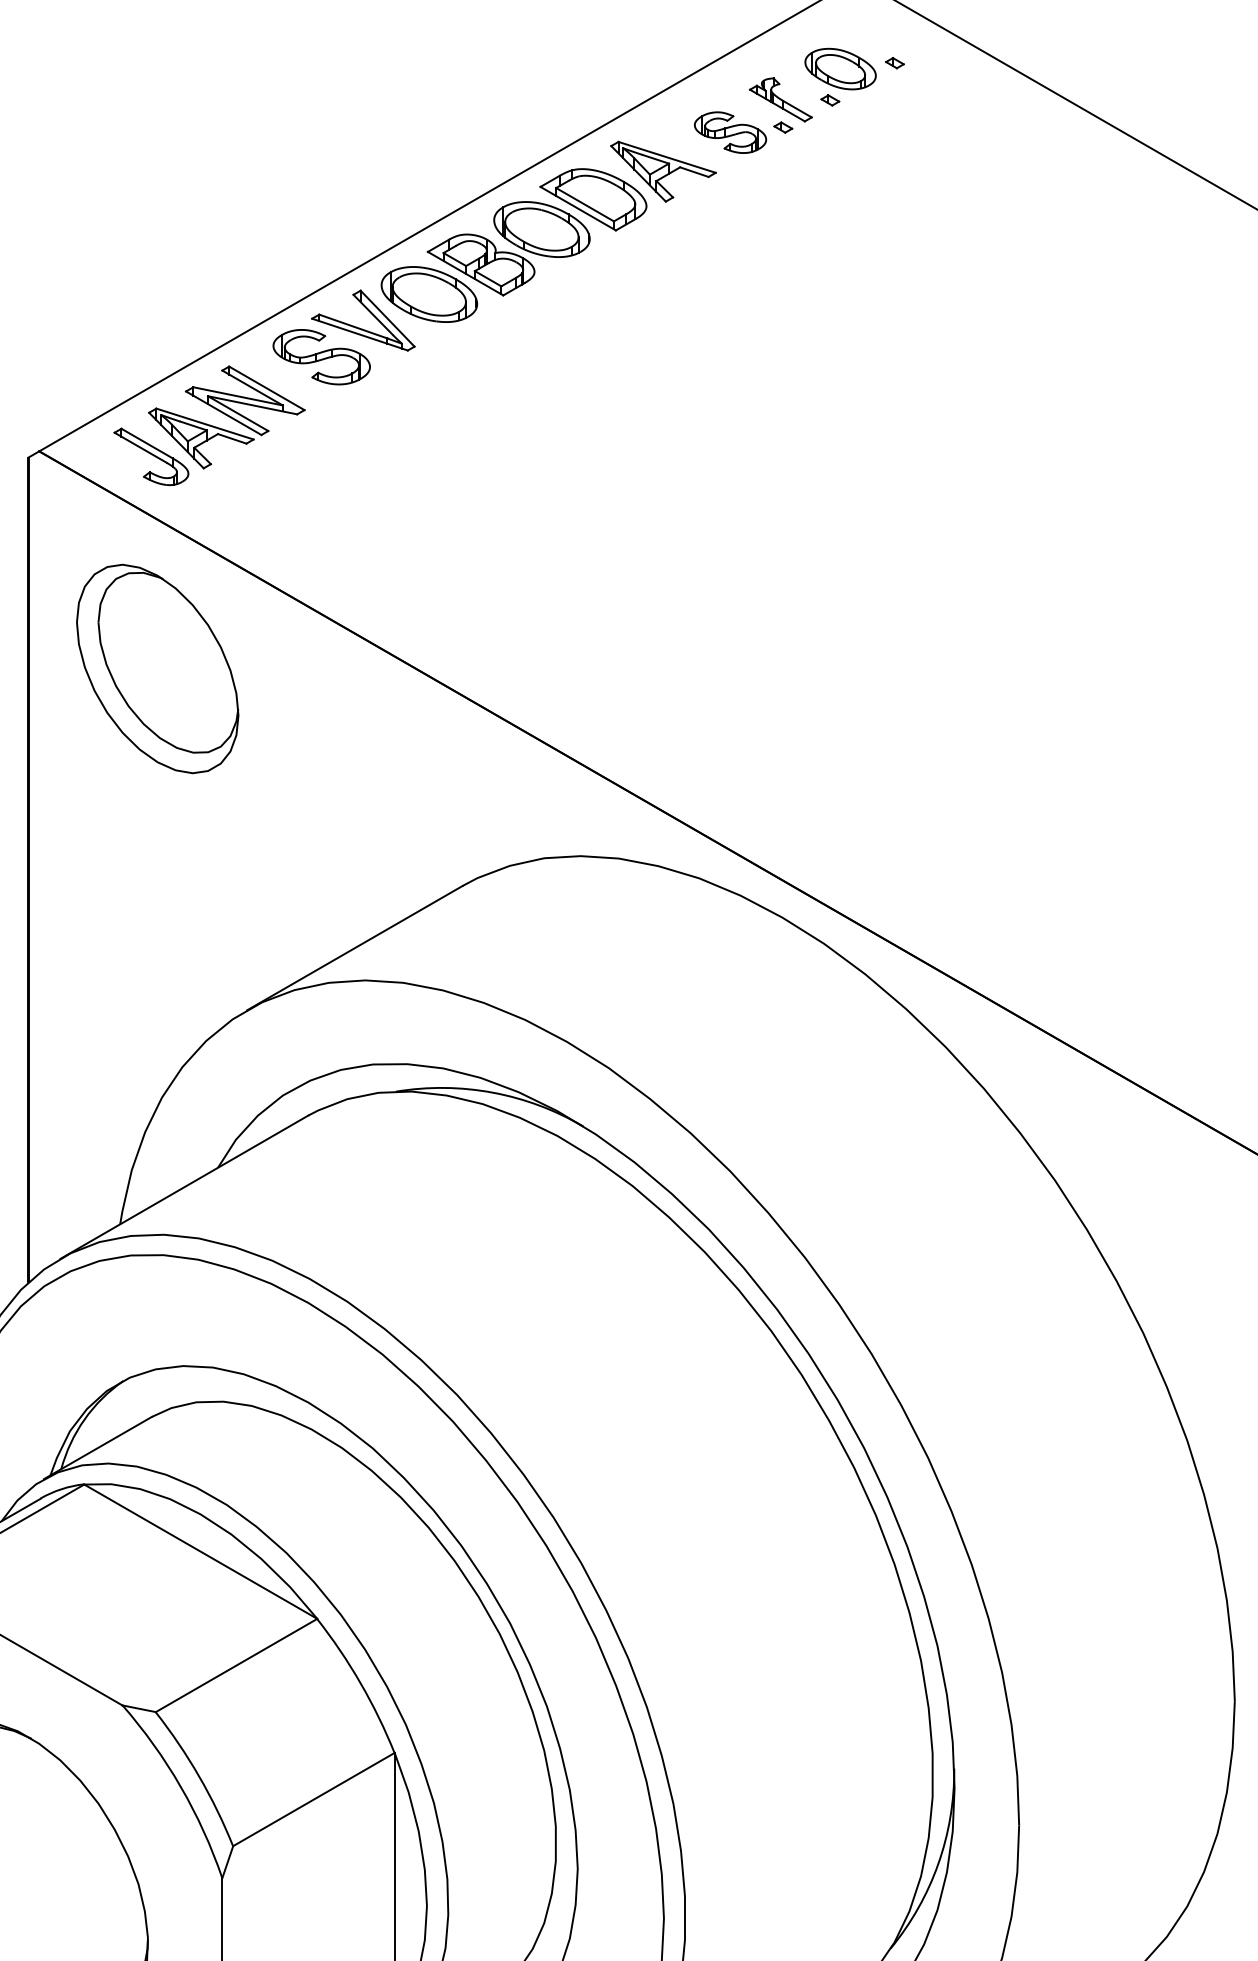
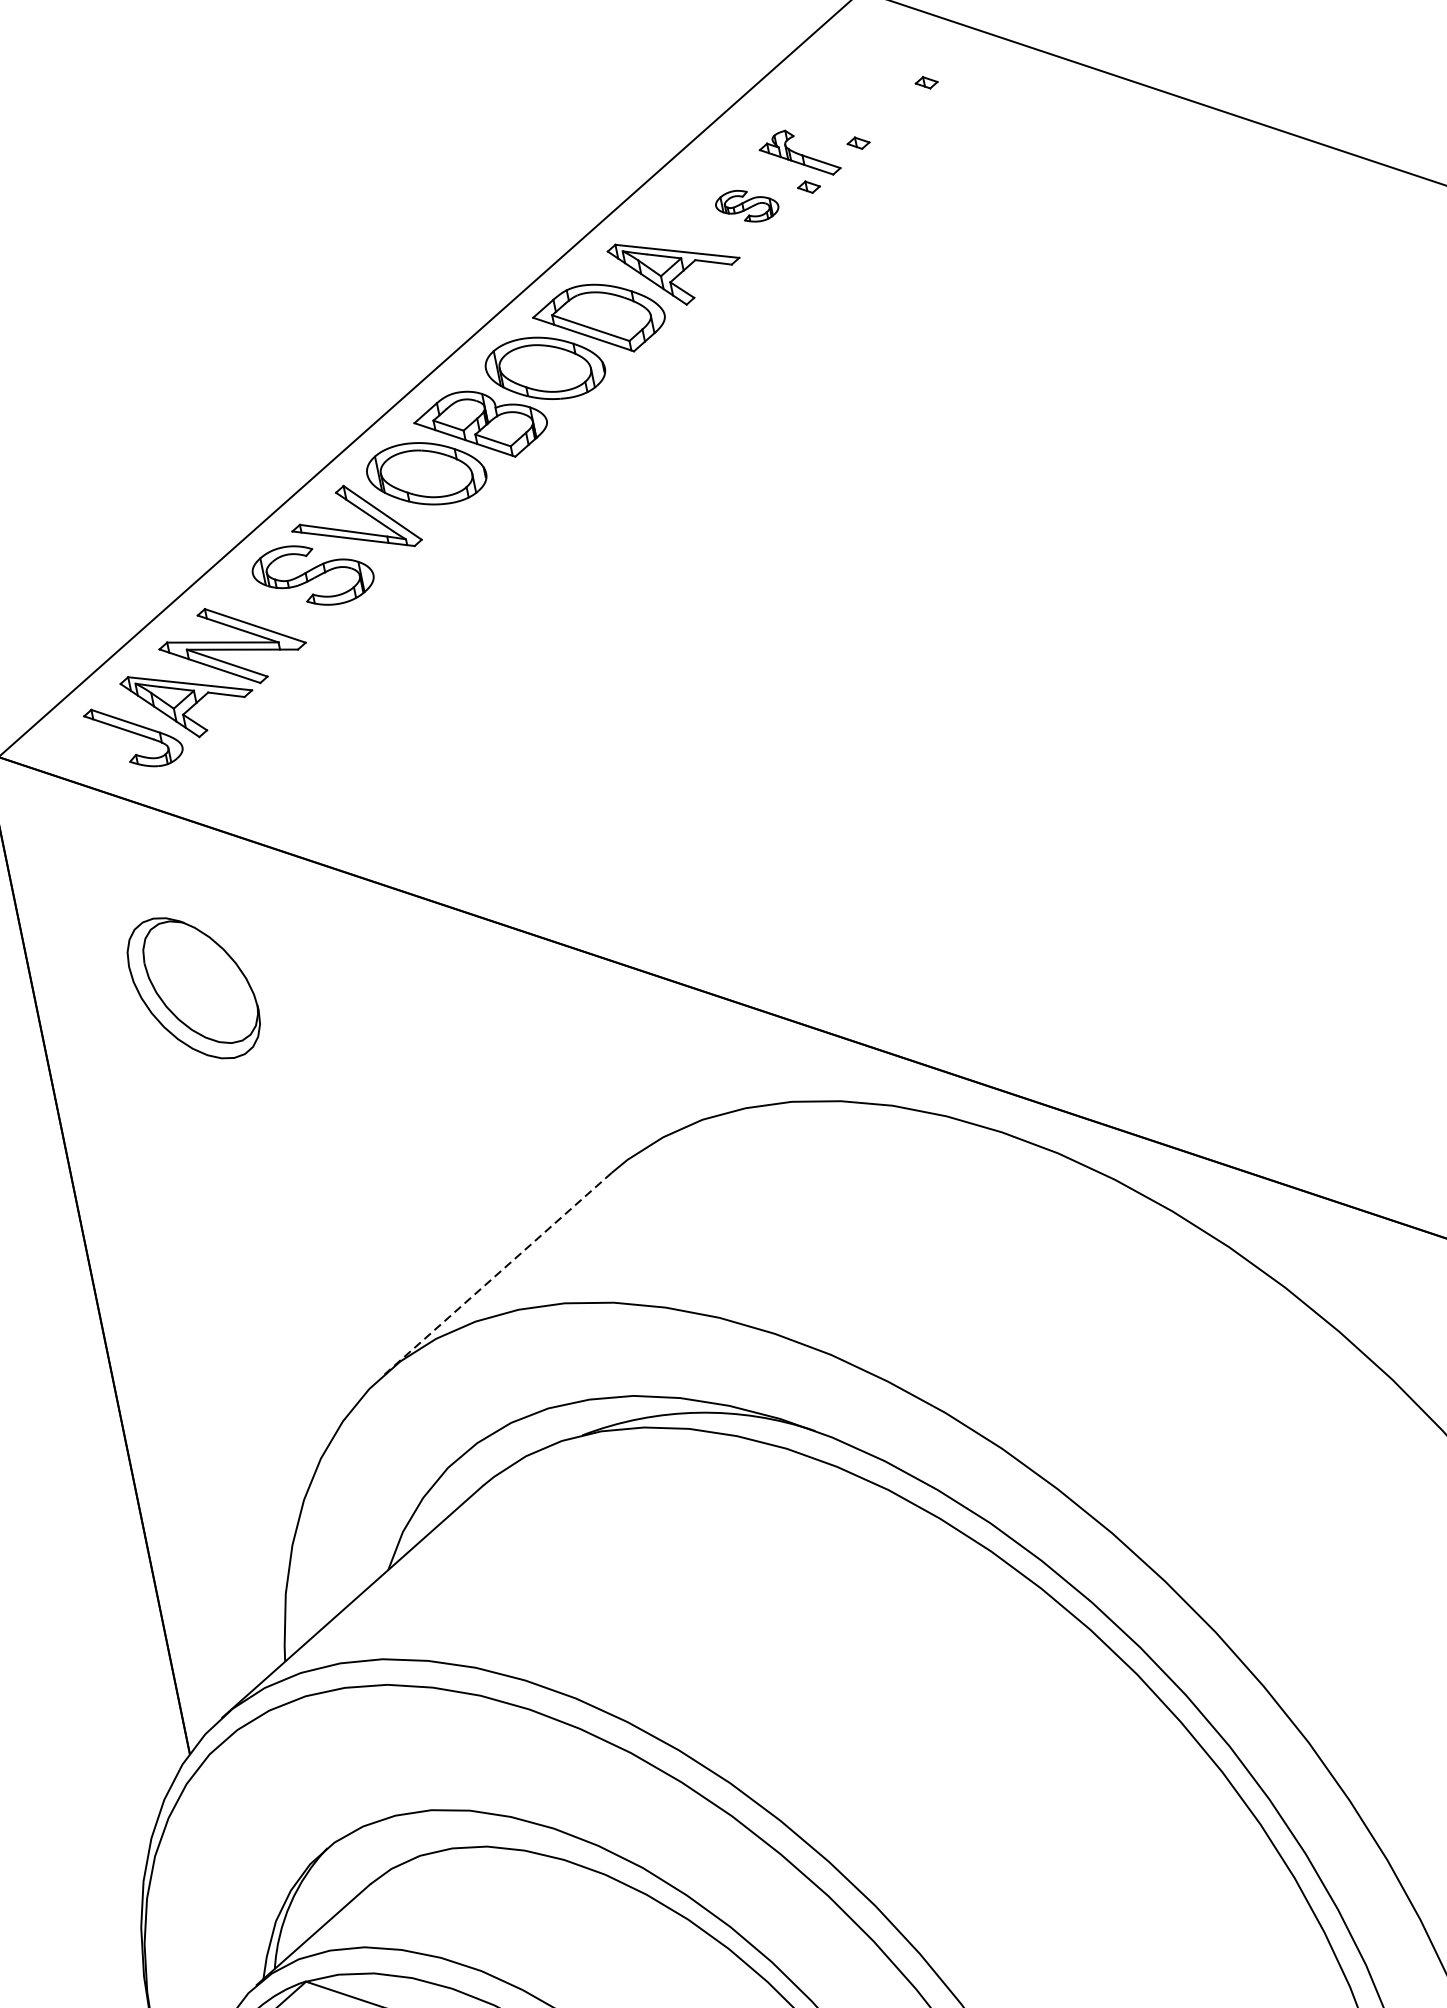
part: (840, 68) -> (862, 102), removed
part: (730, 132) -> (747, 206), size x0.7
part: (157, 668) -> (193, 987), size x0.6
line: (354, 948) -> (497, 1274), solid -> dashed

